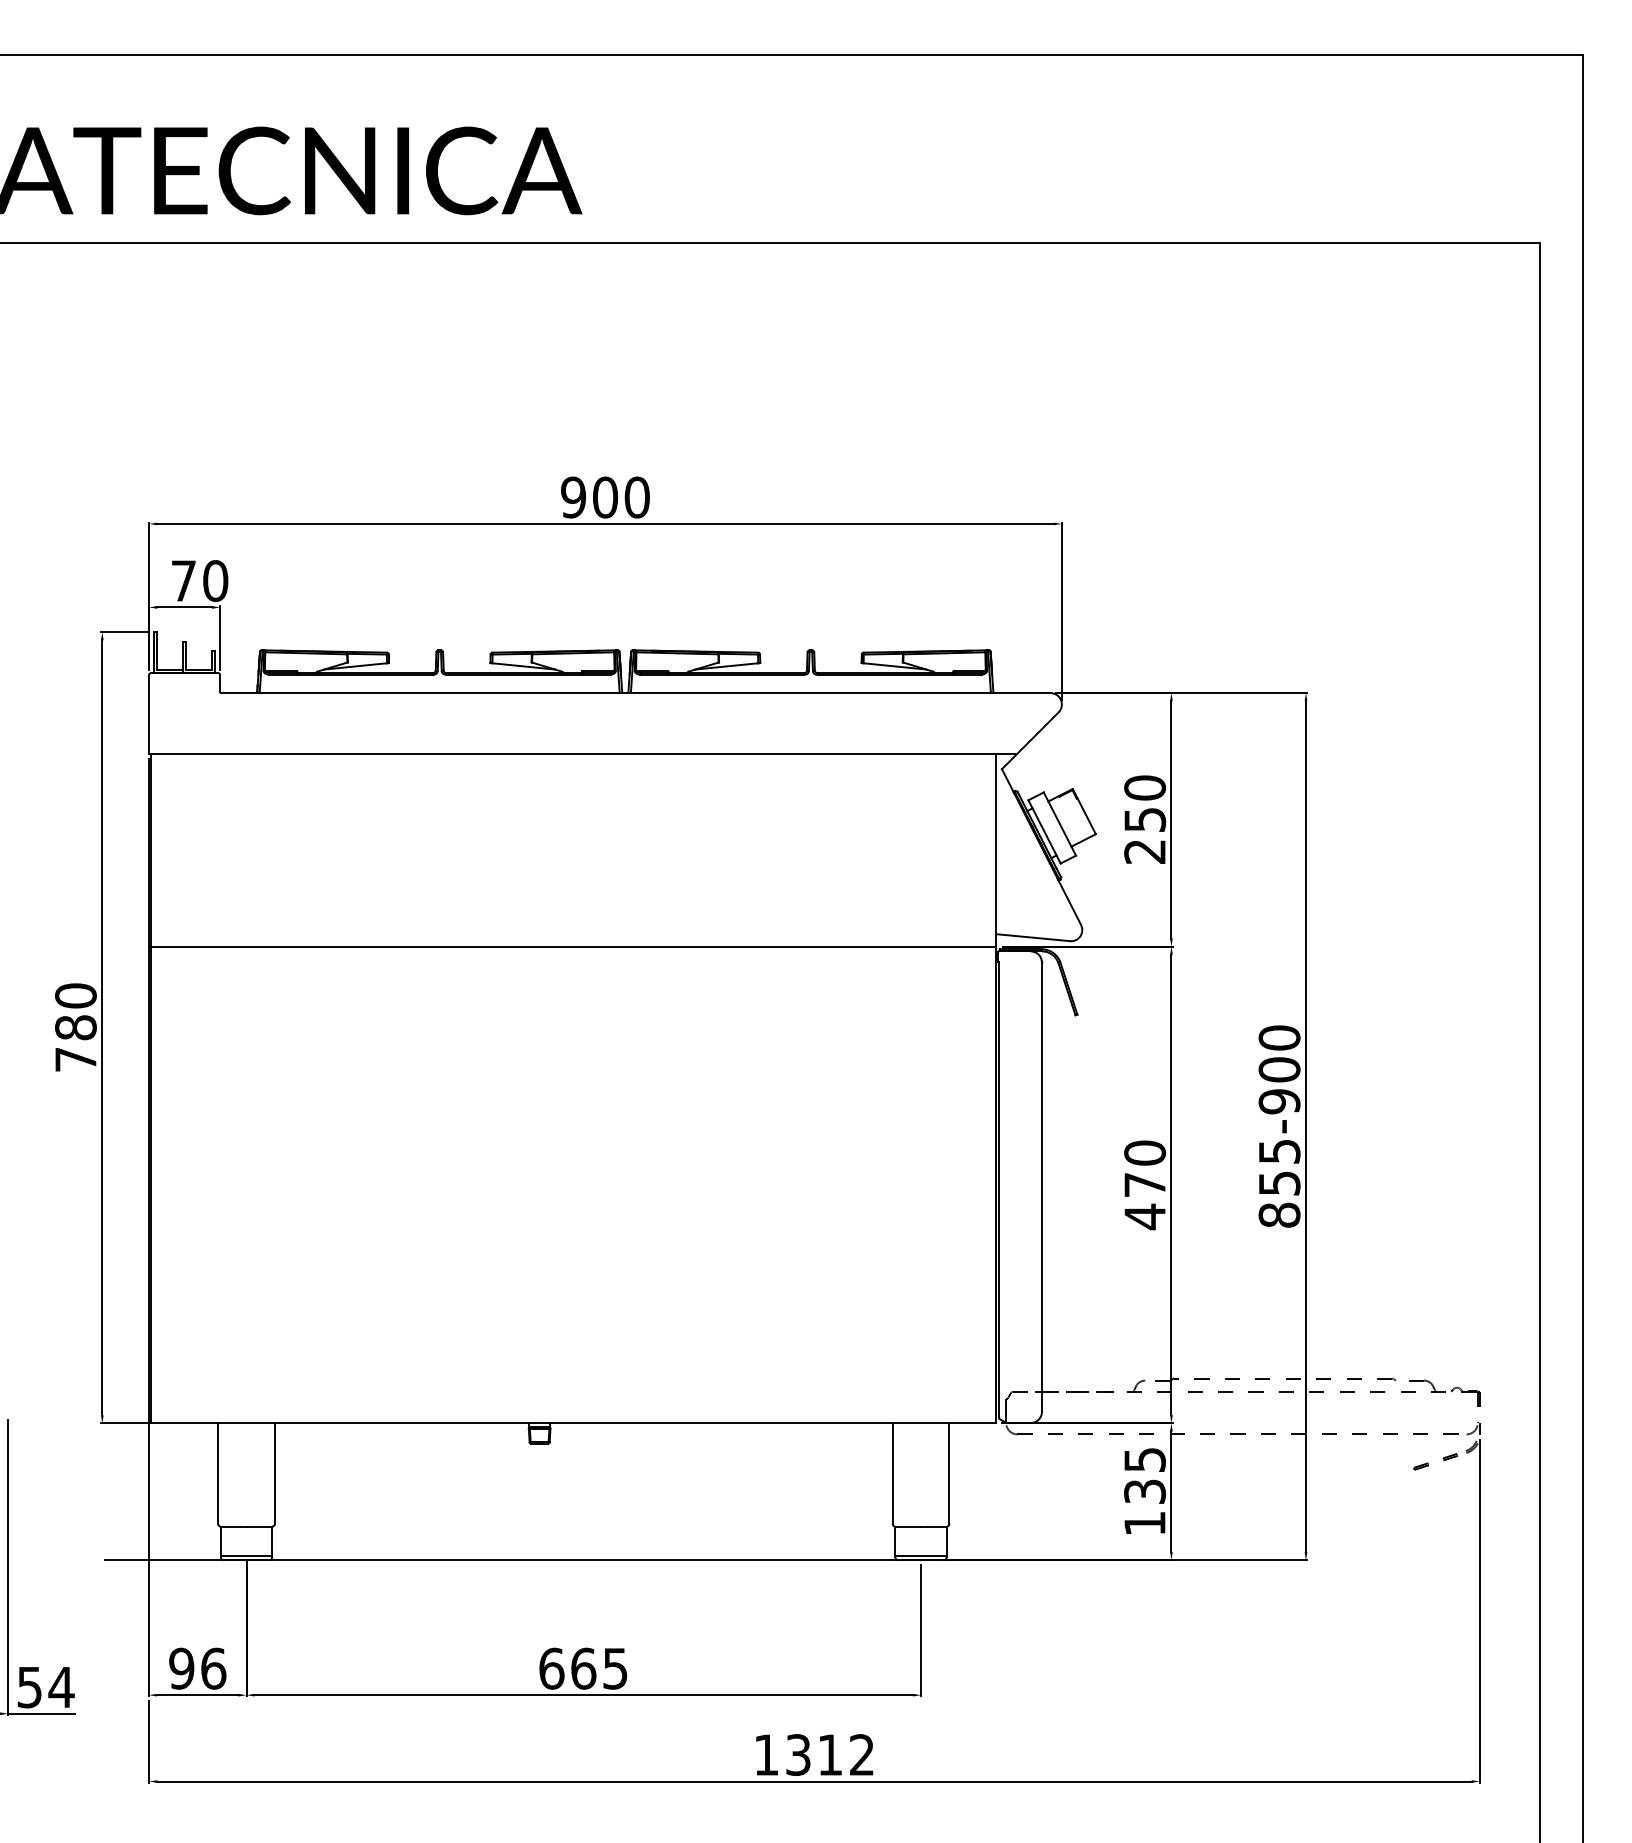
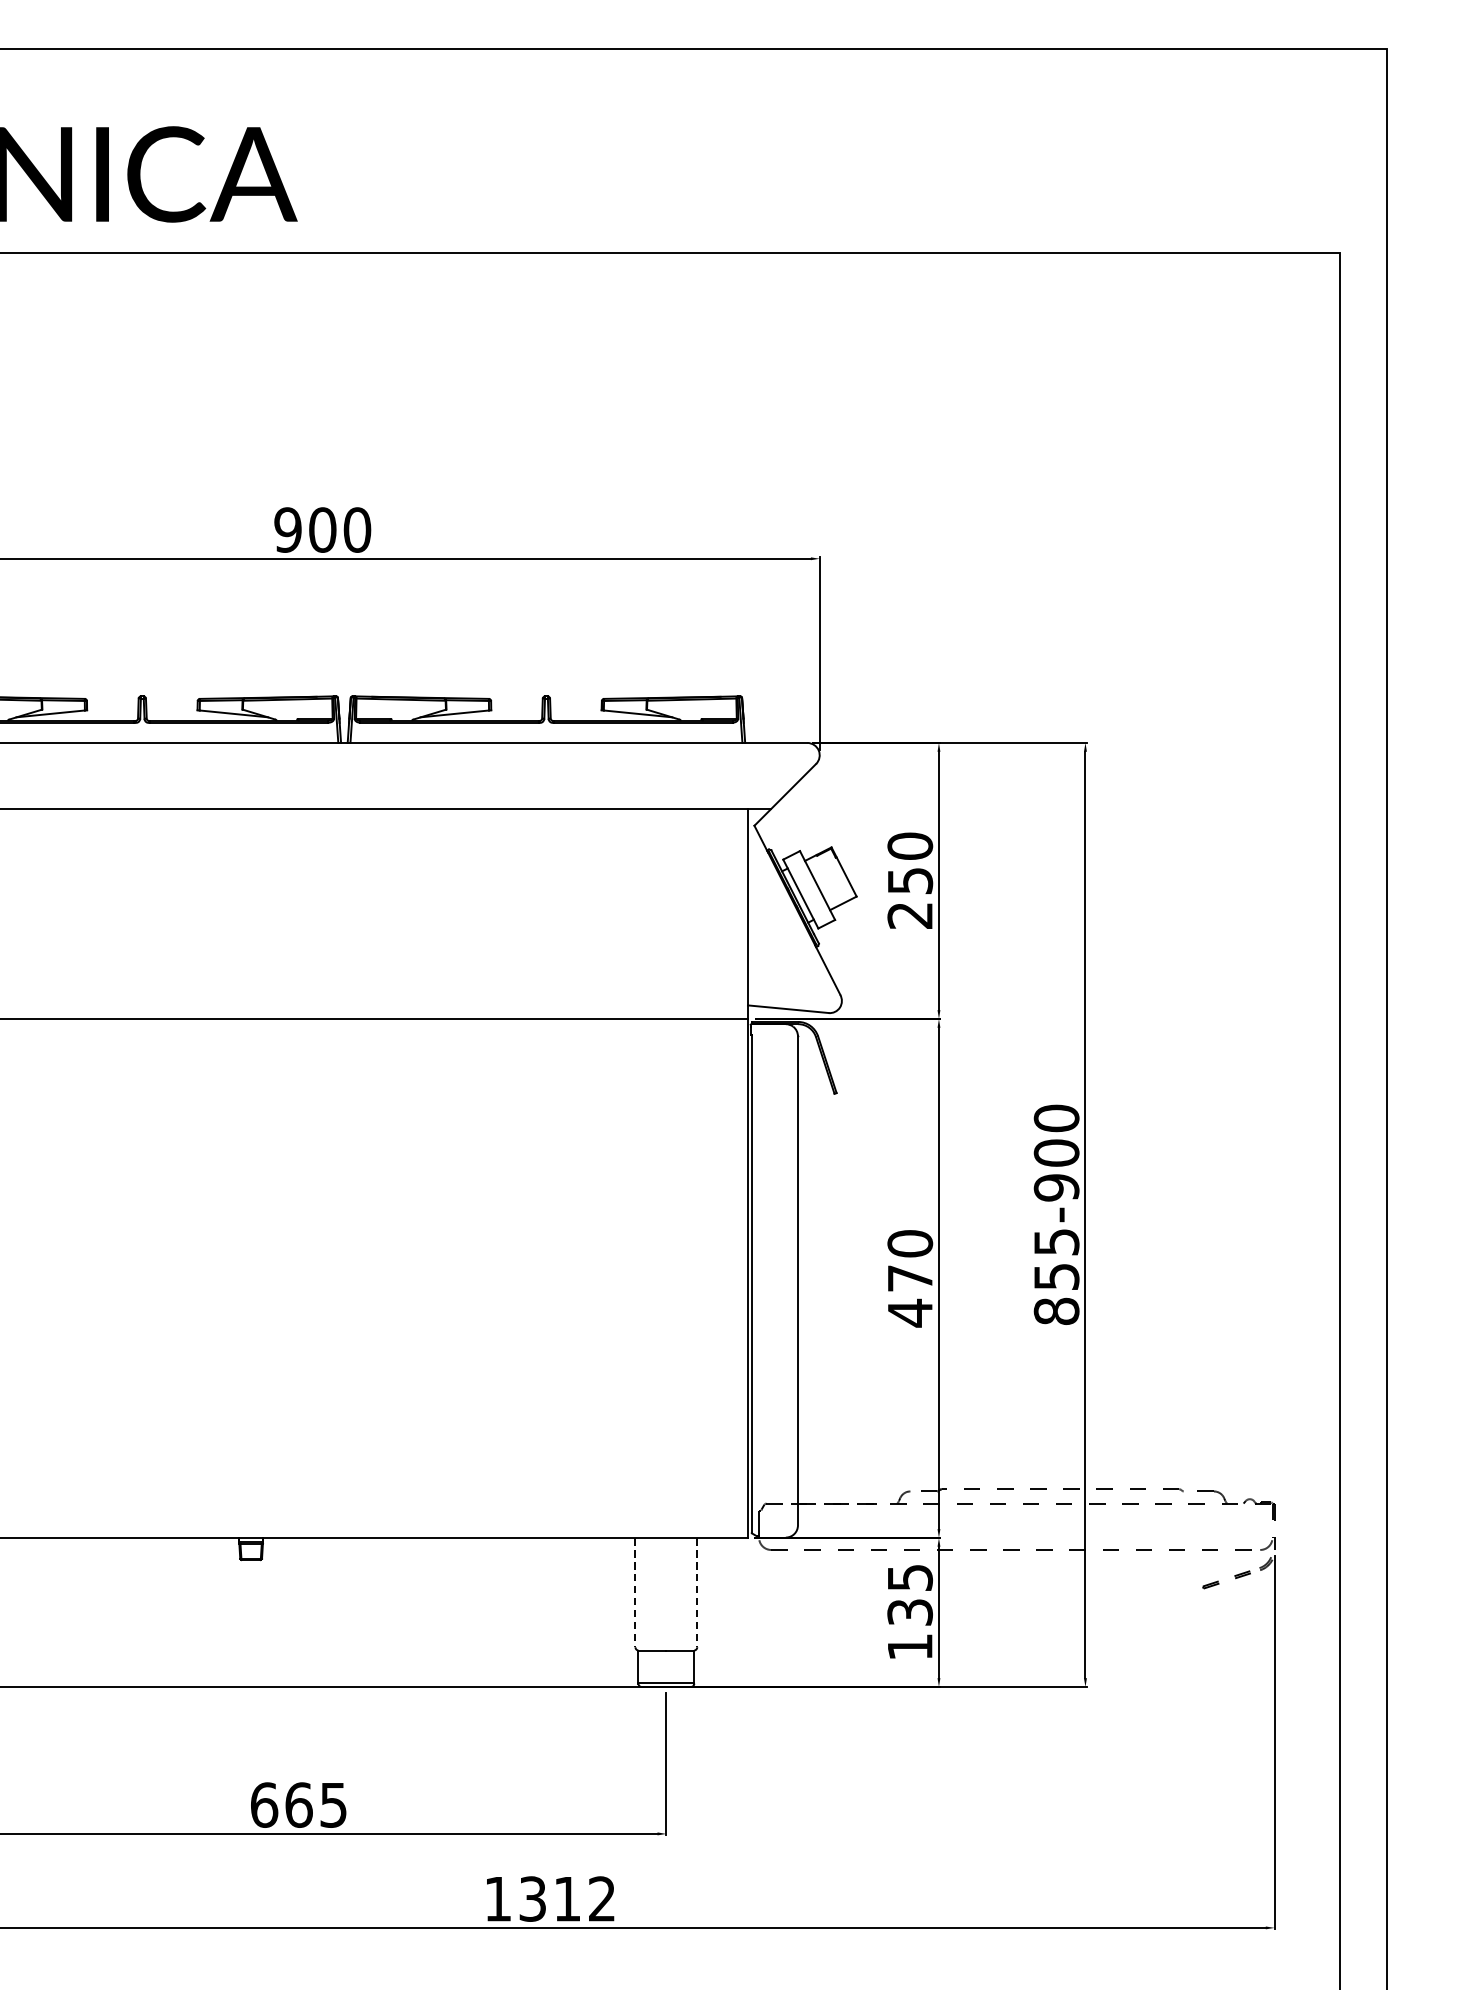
line: (892, 1474) -> (635, 1593), solid -> dashed
line: (949, 1474) -> (697, 1593), solid -> dashed

